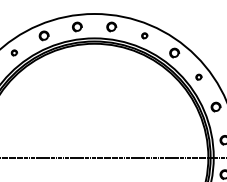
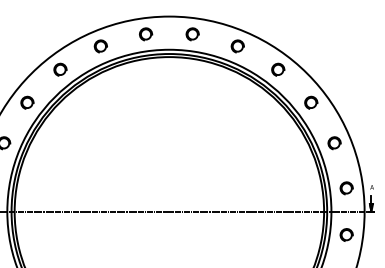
part: (144, 35) -> (237, 46), size x1.67
part: (14, 52) -> (60, 69), size x1.67
part: (199, 77) -> (311, 102), size x1.67

